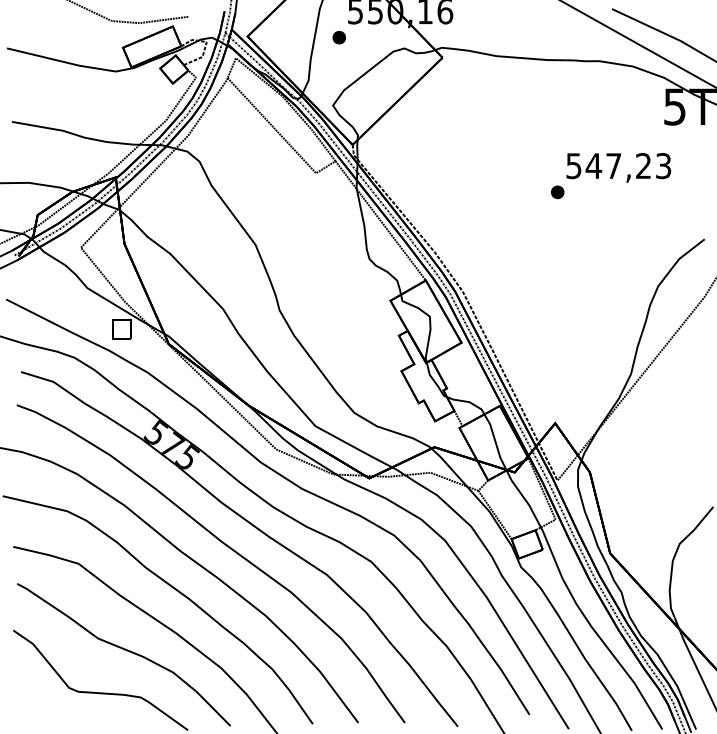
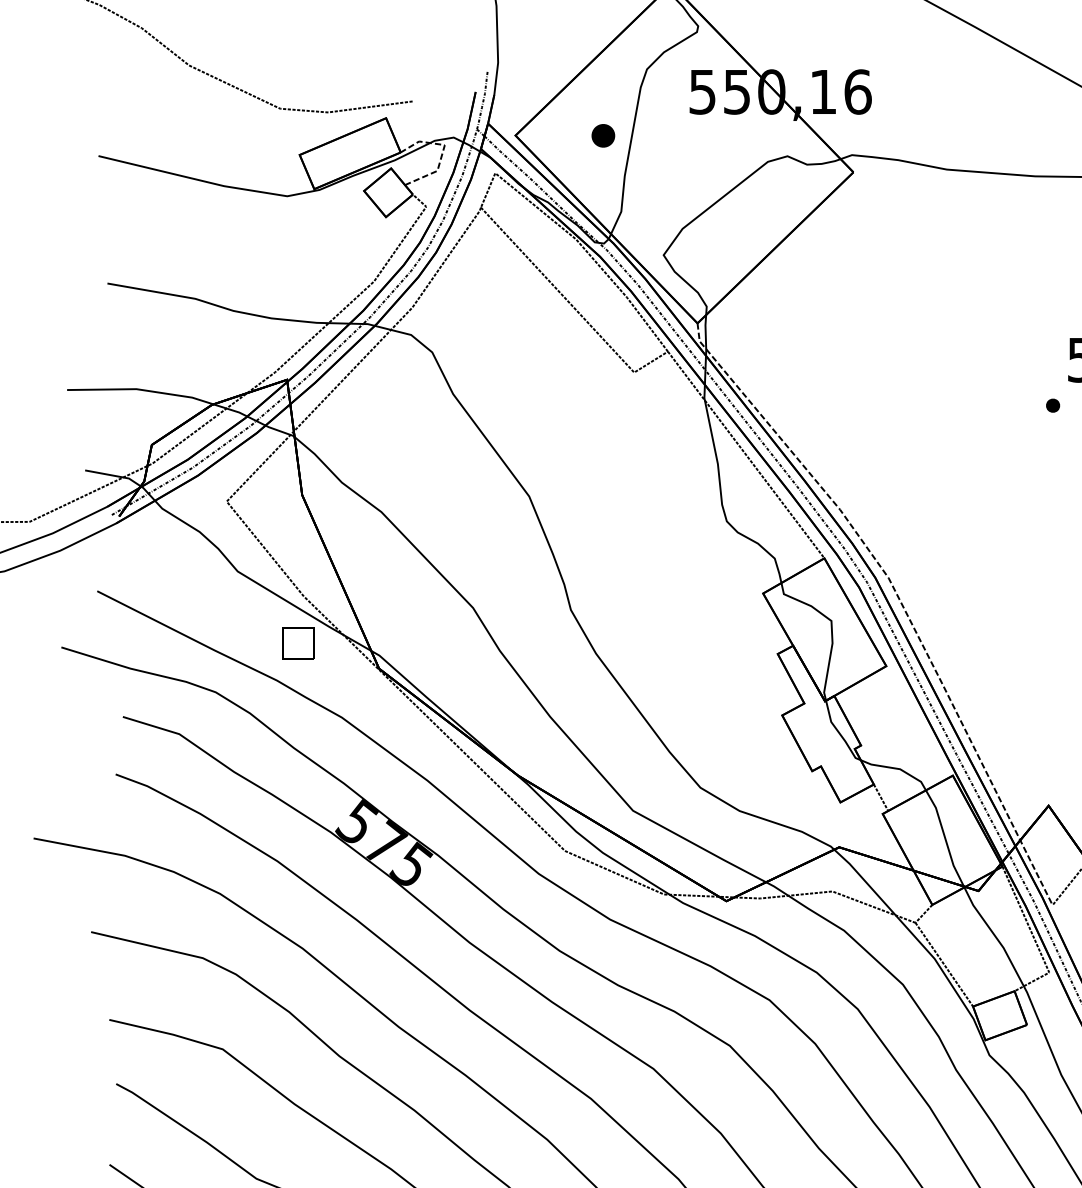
part: (338, 37) -> (601, 135), moved
part: (557, 192) -> (1052, 405), size x0.6

